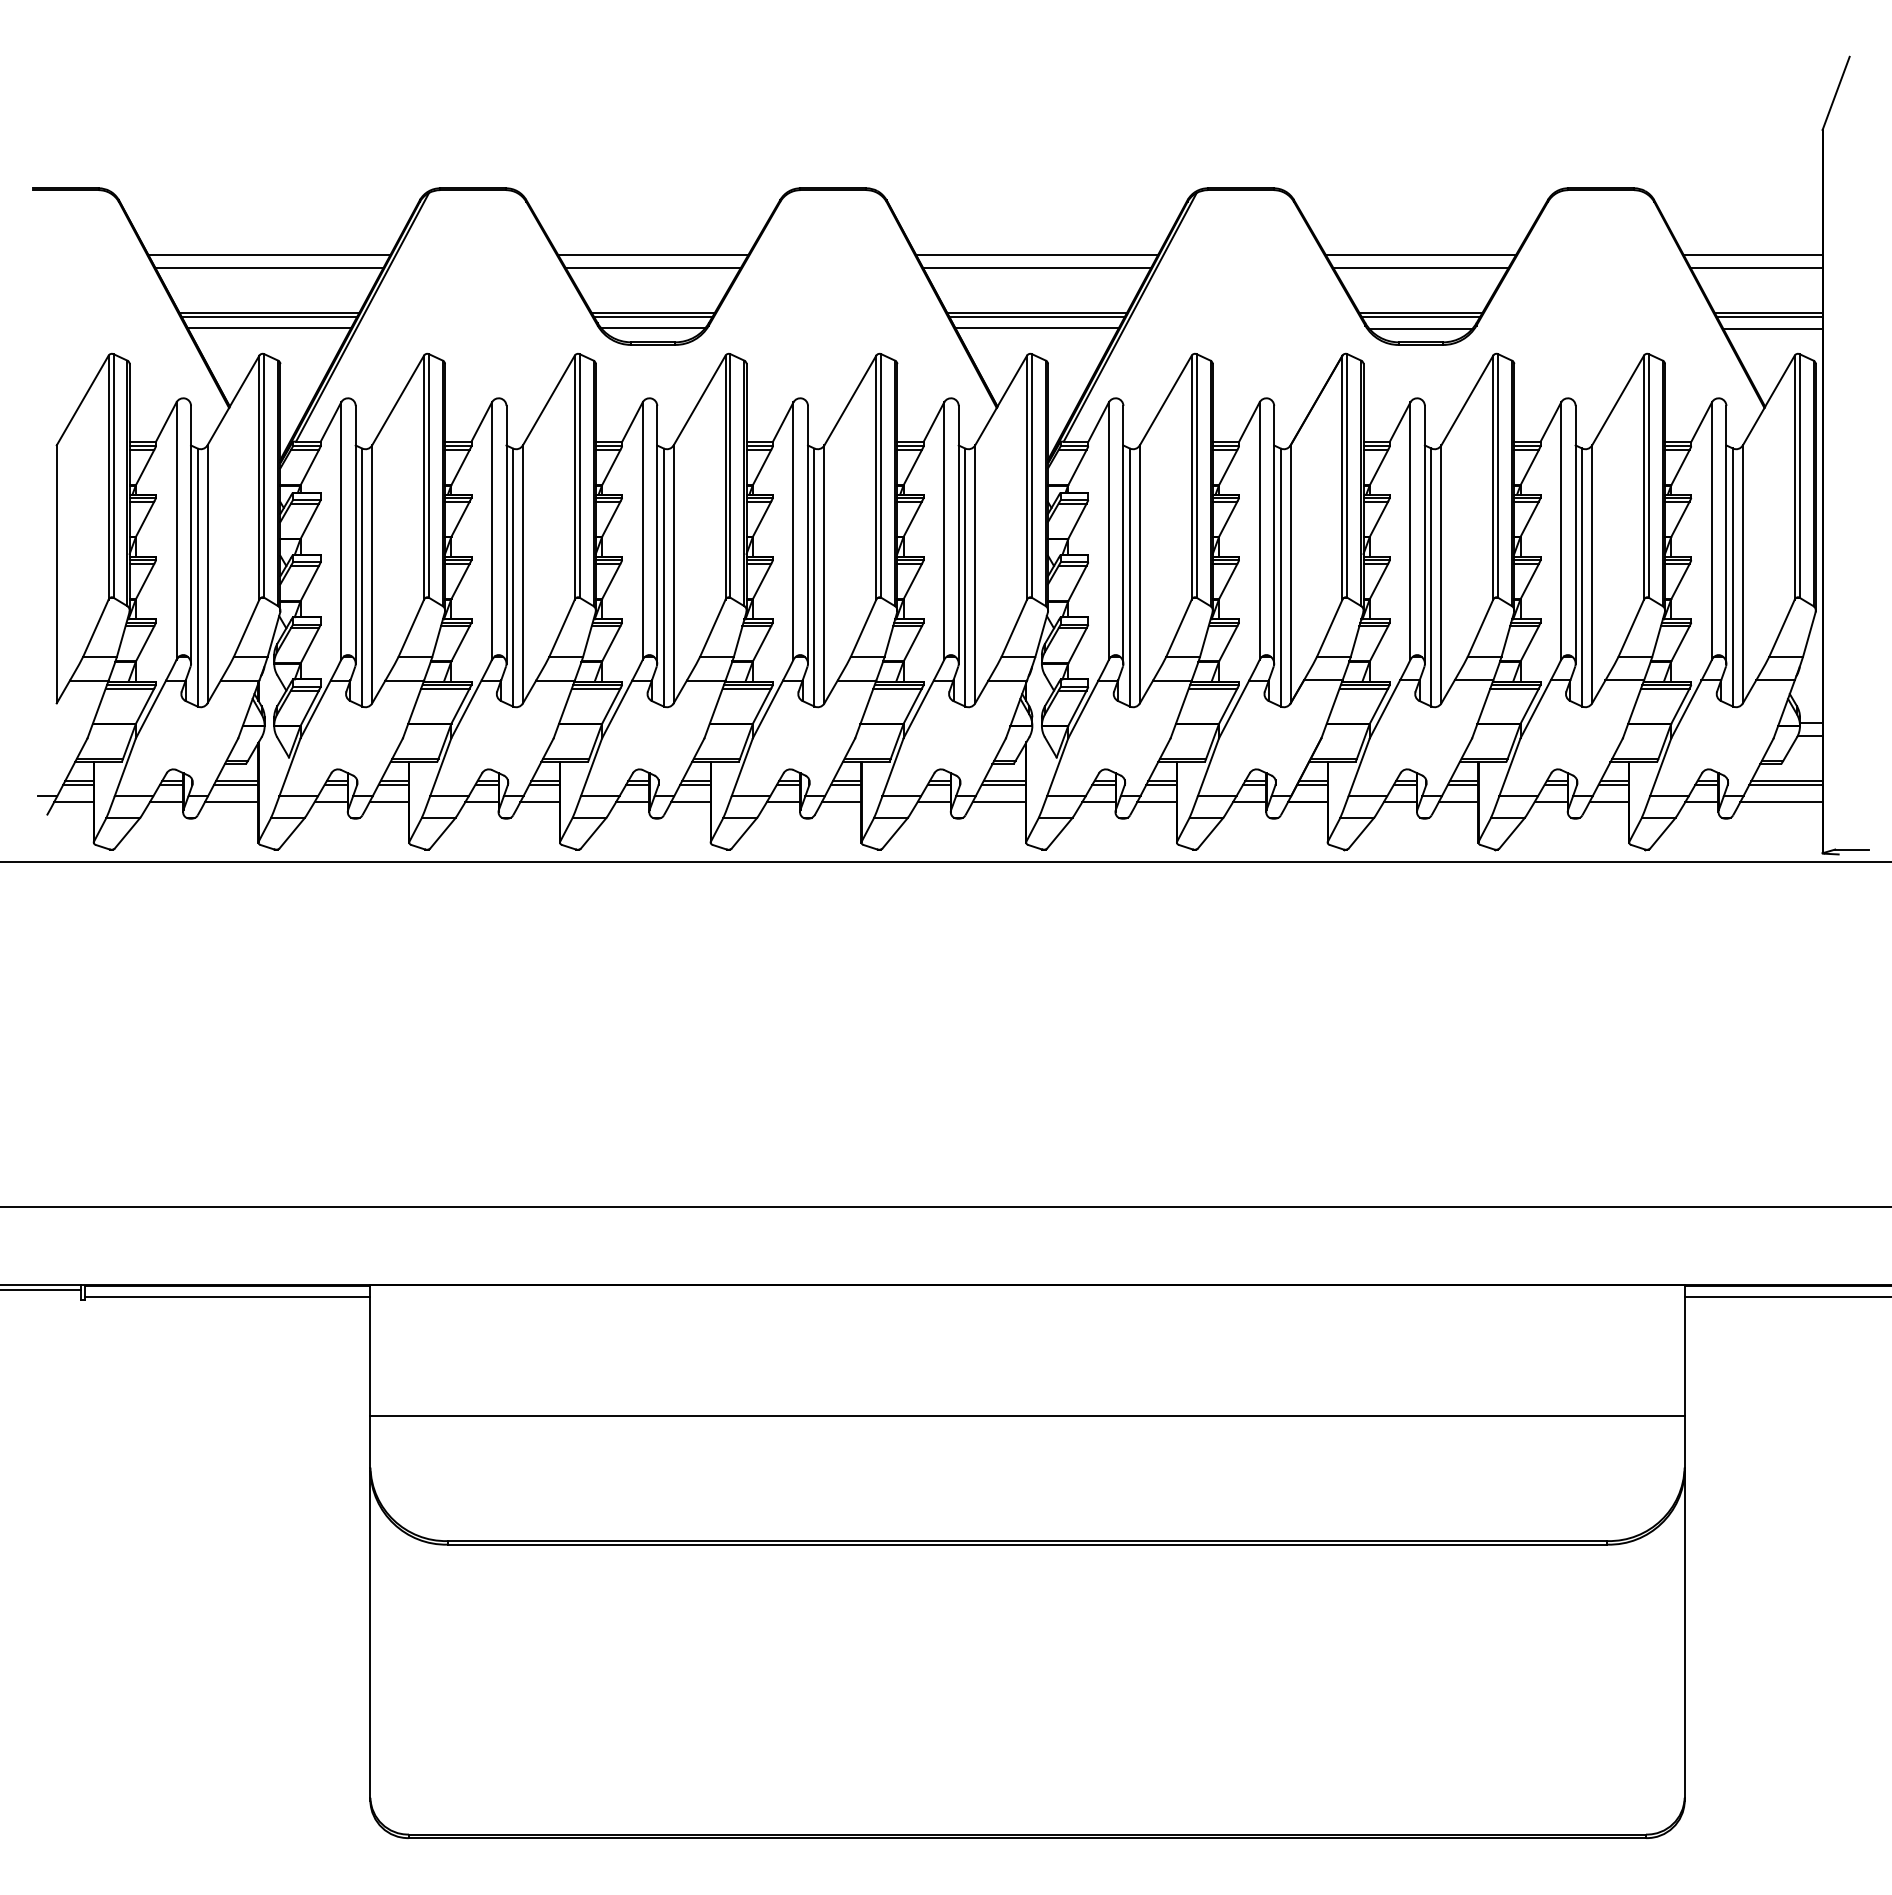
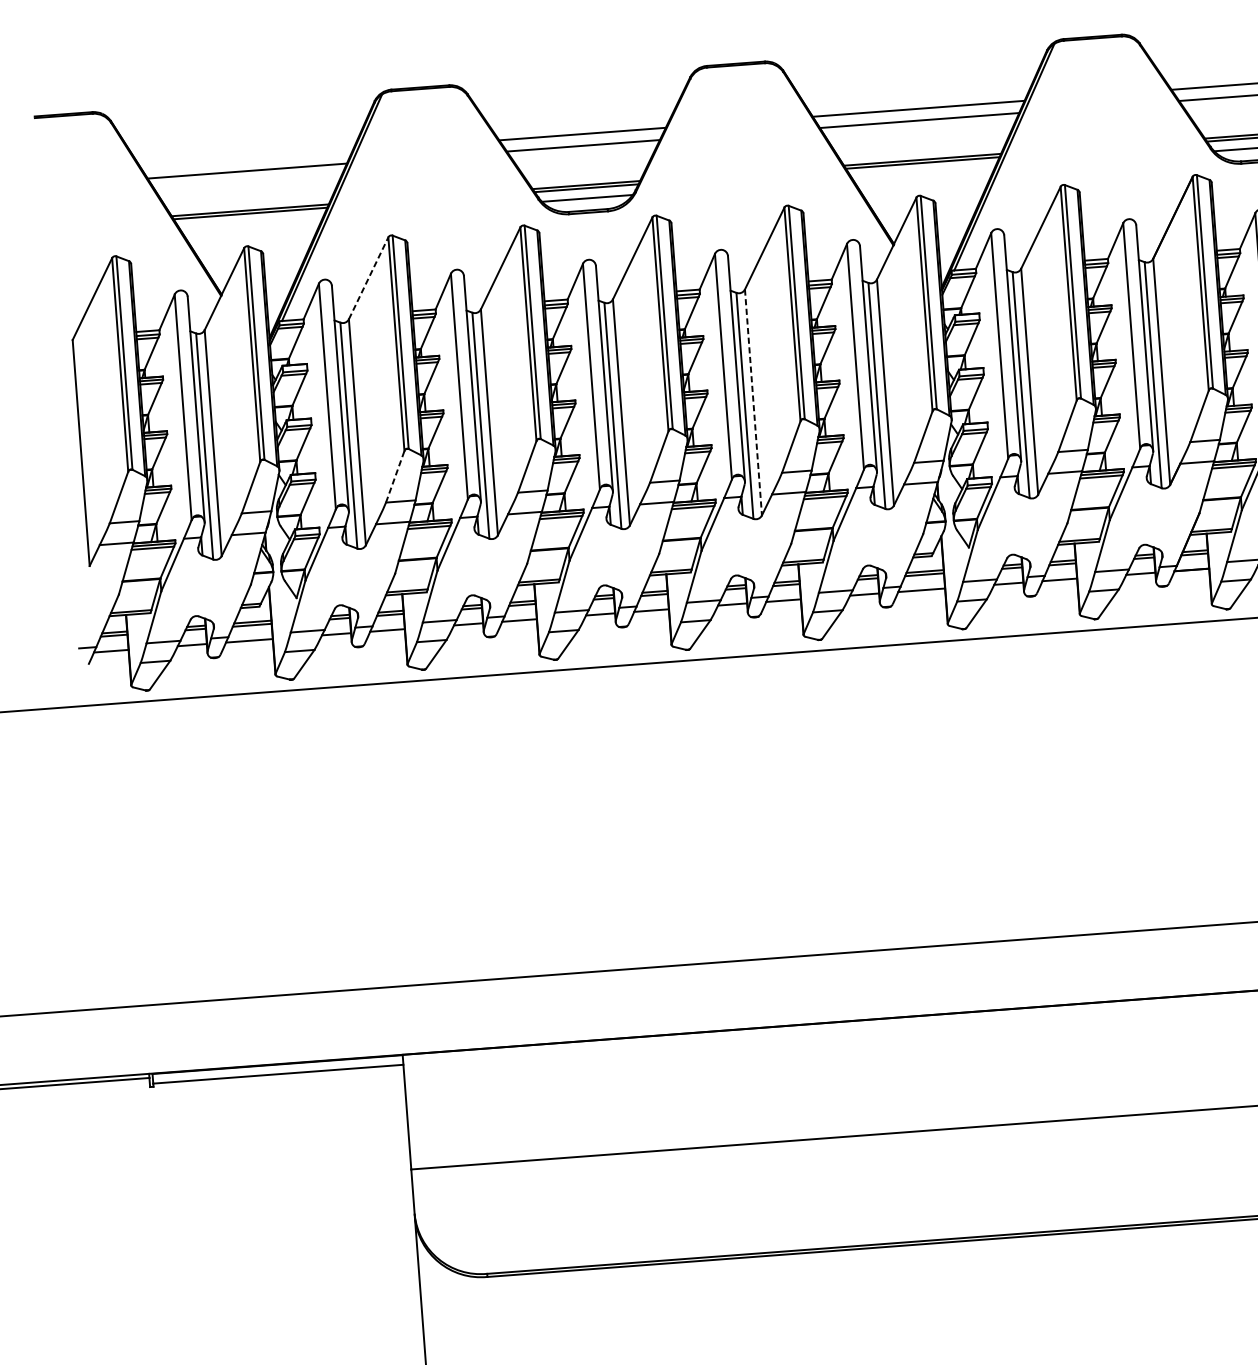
line: (269, 255) -> (246, 159), removed
line: (268, 328) -> (250, 223), removed
line: (1036, 328) -> (922, 173), removed
line: (398, 400) -> (369, 278), solid -> dashed
line: (824, 574) -> (753, 402), solid -> dashed
line: (411, 627) -> (395, 476), solid -> dashed

